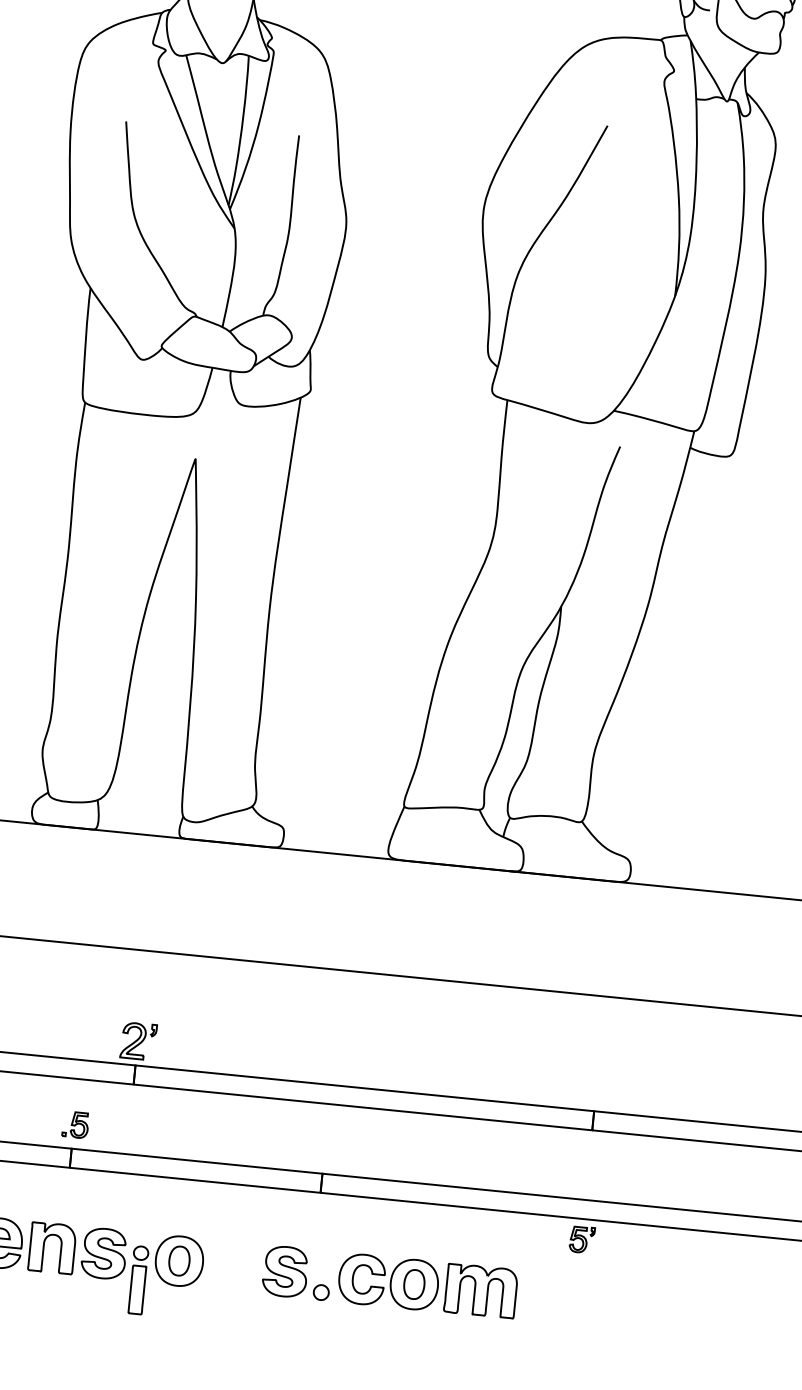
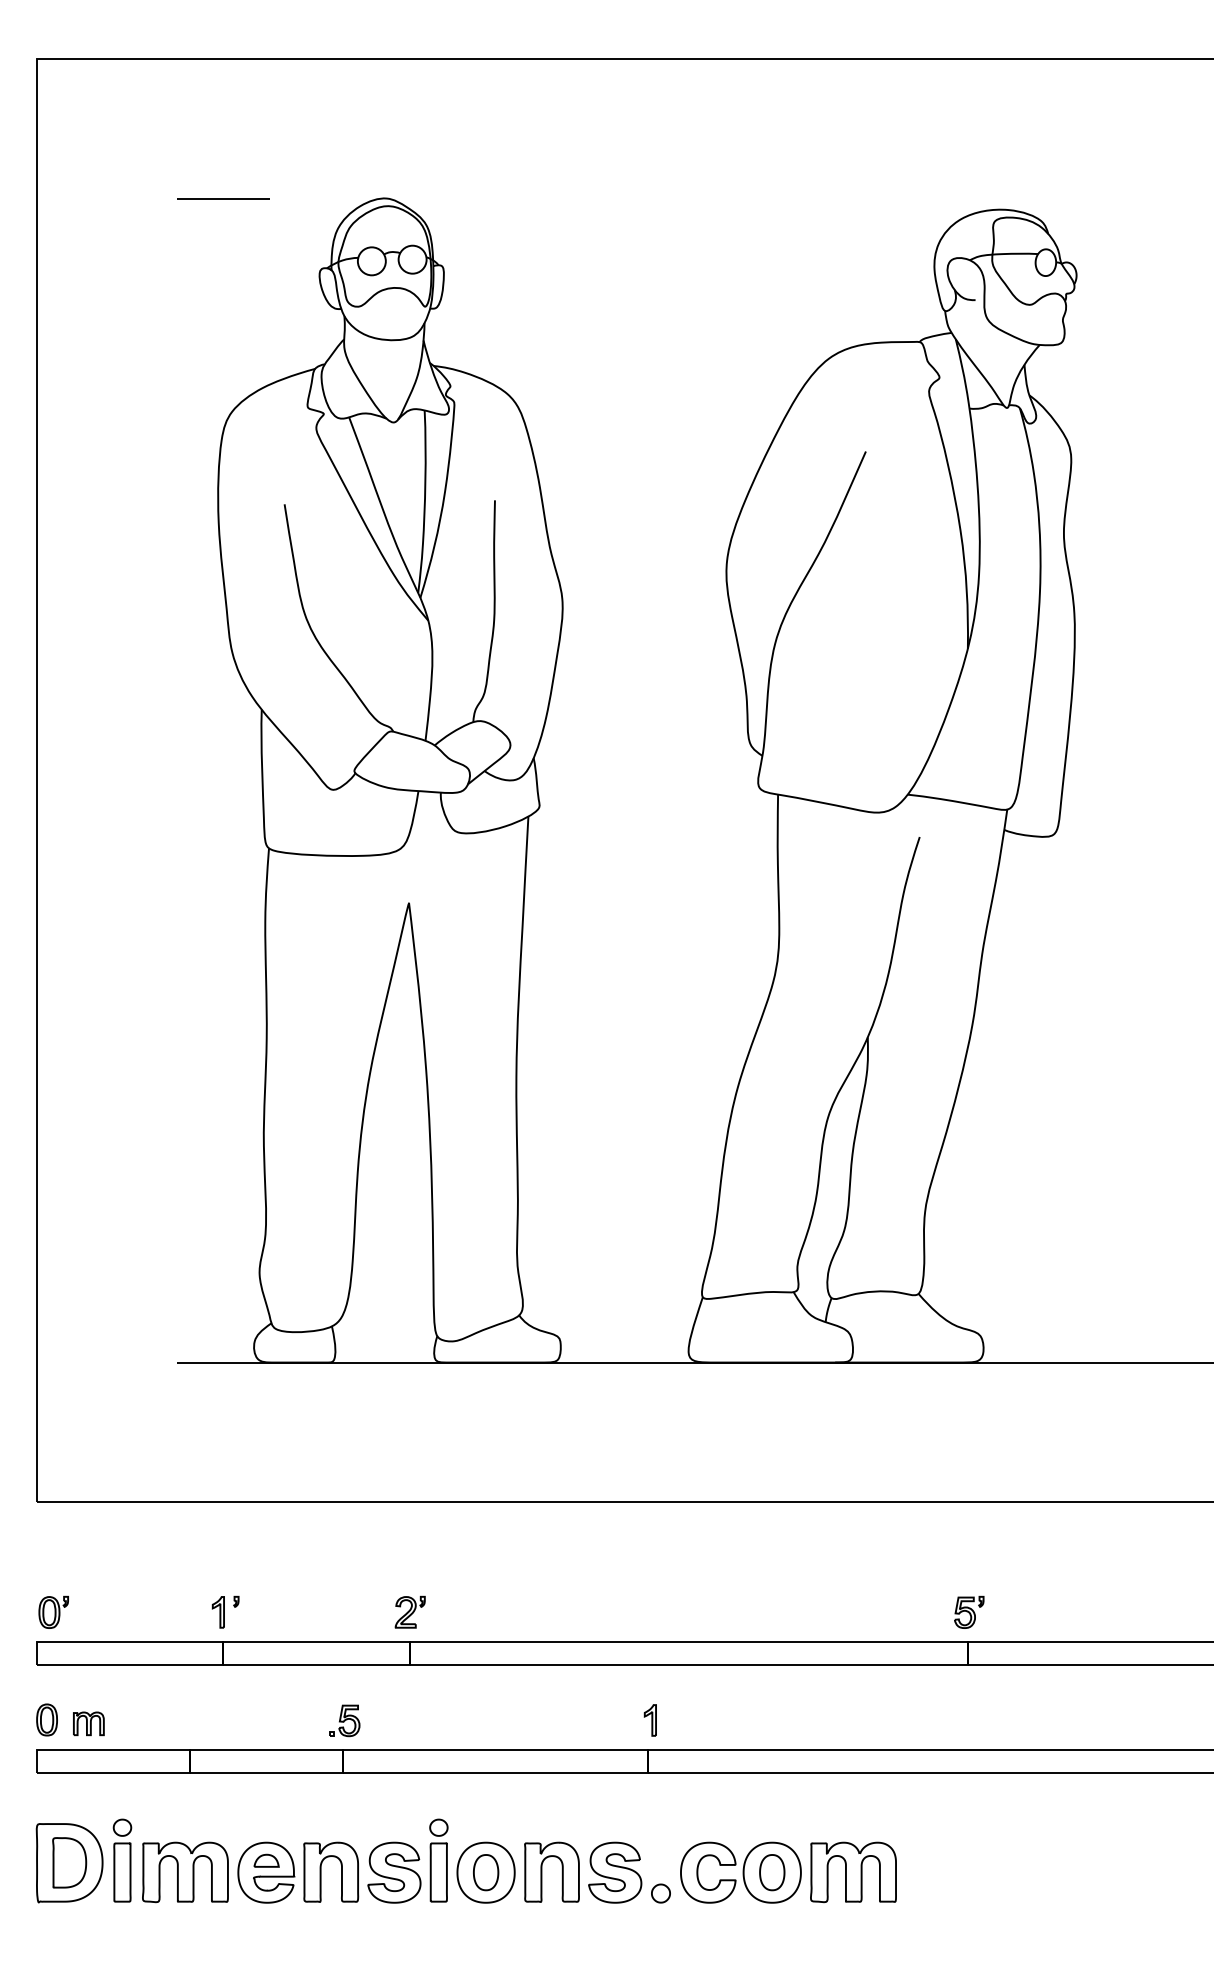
part: (137, 1040) -> (409, 1611), size x0.71
part: (326, 1149) -> (649, 1720), added
part: (582, 1239) -> (969, 1611), moved
part: (225, 1264) -> (542, 1871), added
part: (138, 1280) -> (438, 1860), moved

